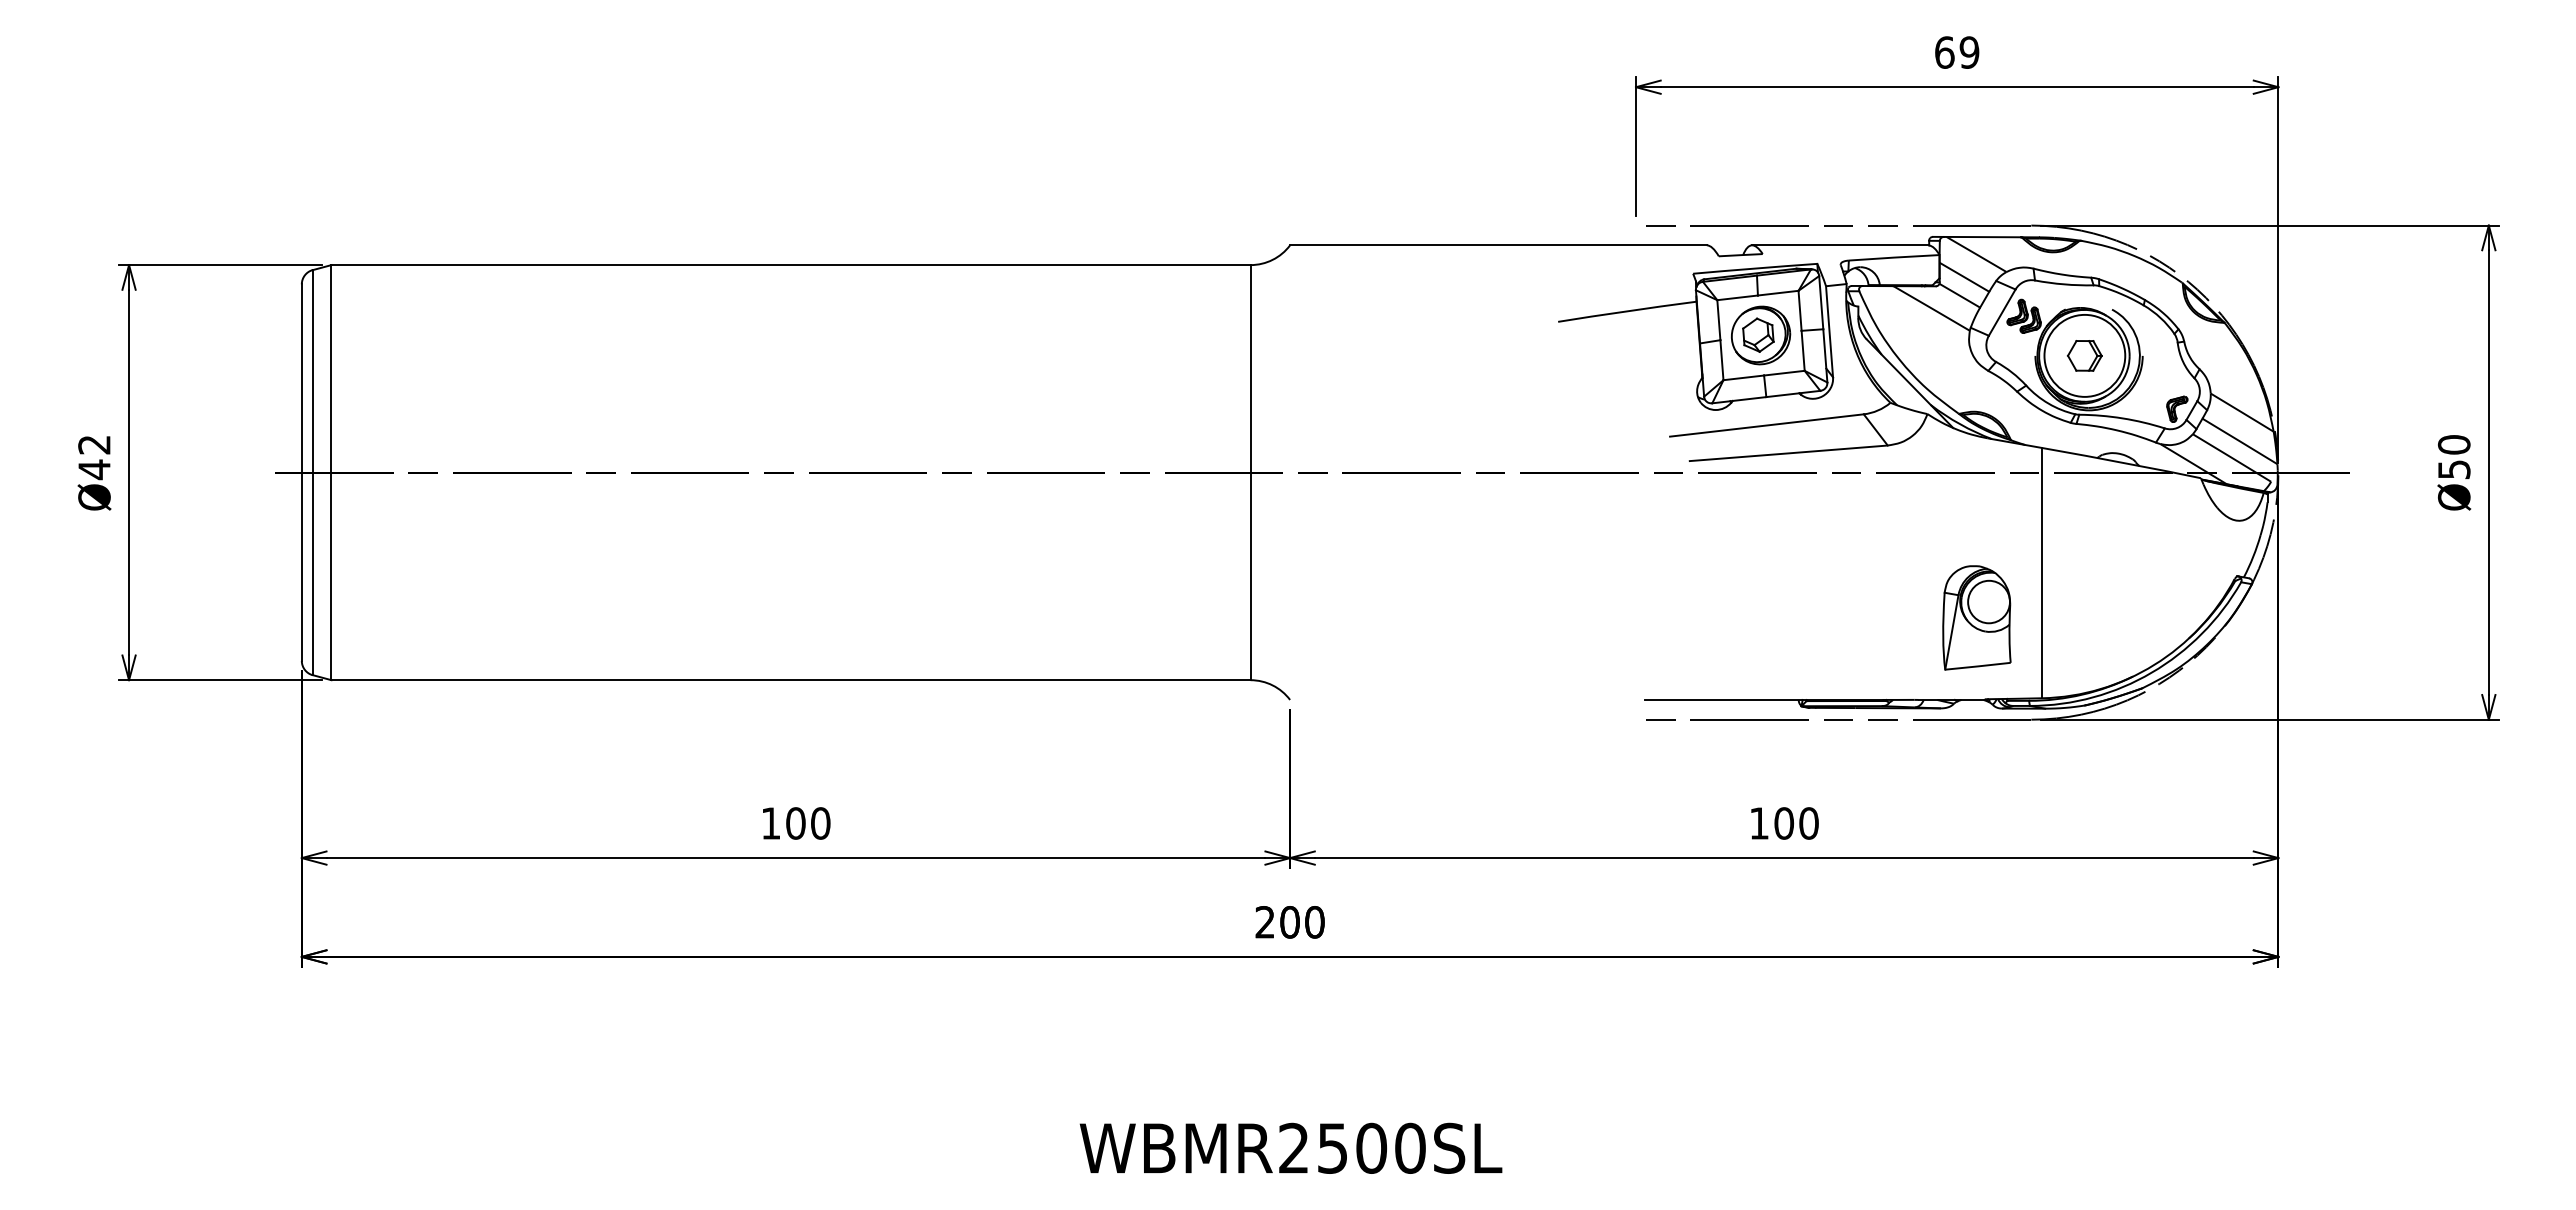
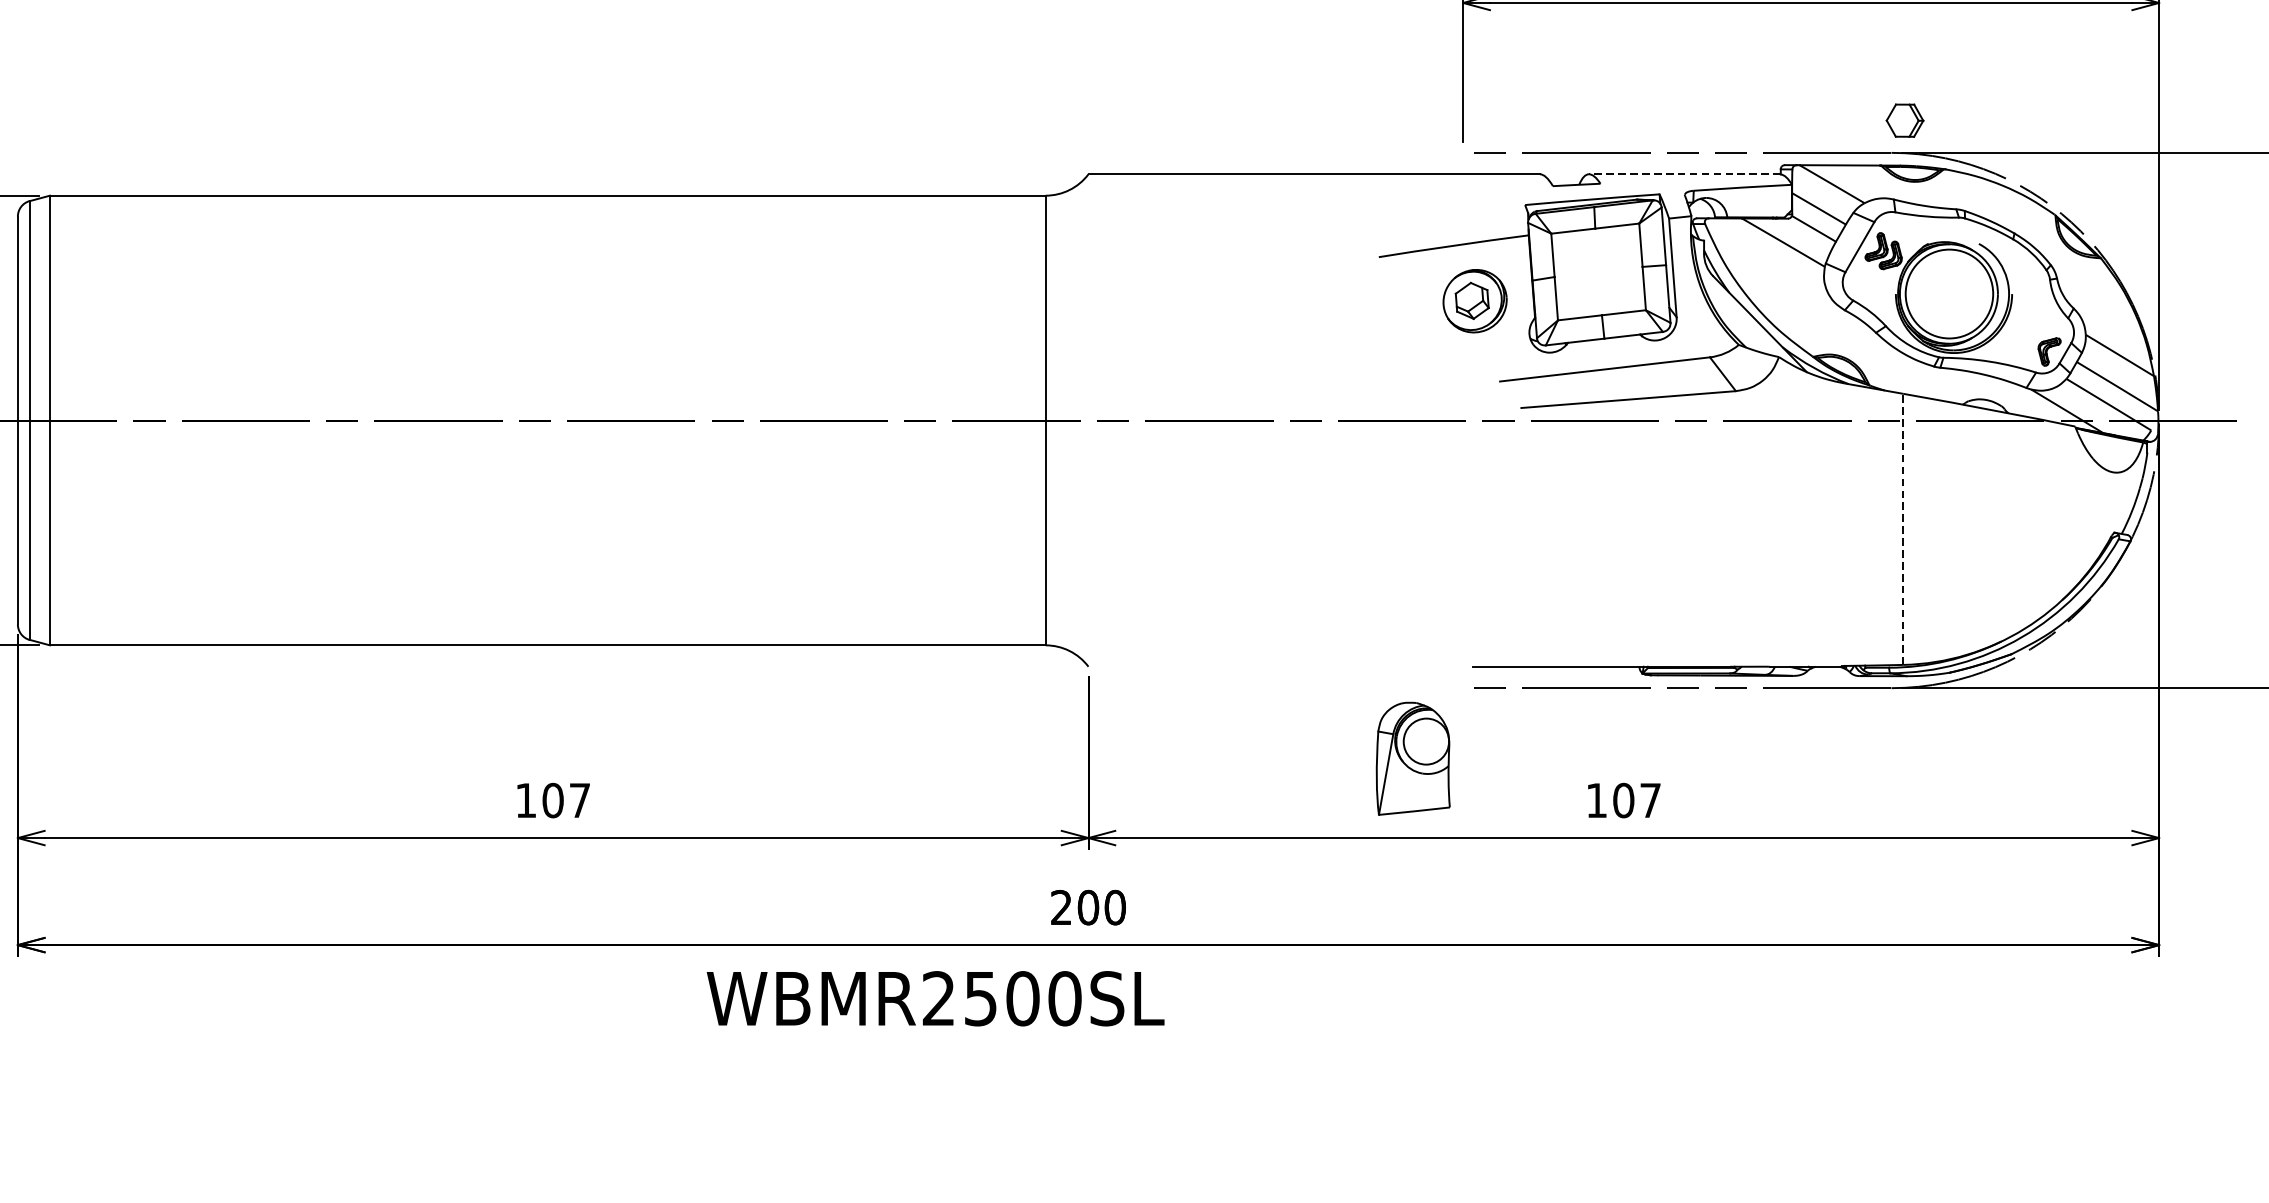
line: (1840, 245) -> (1684, 174), solid -> dashed
part: (1761, 335) -> (1475, 301), moved
part: (2084, 355) -> (1904, 120), moved
line: (2042, 572) -> (1903, 528), solid -> dashed
part: (1976, 617) -> (1412, 758), moved
text: (820, 823) -> (579, 800), 100 -> 107
text: (1808, 823) -> (1650, 800), 100 -> 107
text: (1290, 1147) -> (935, 997), moved

